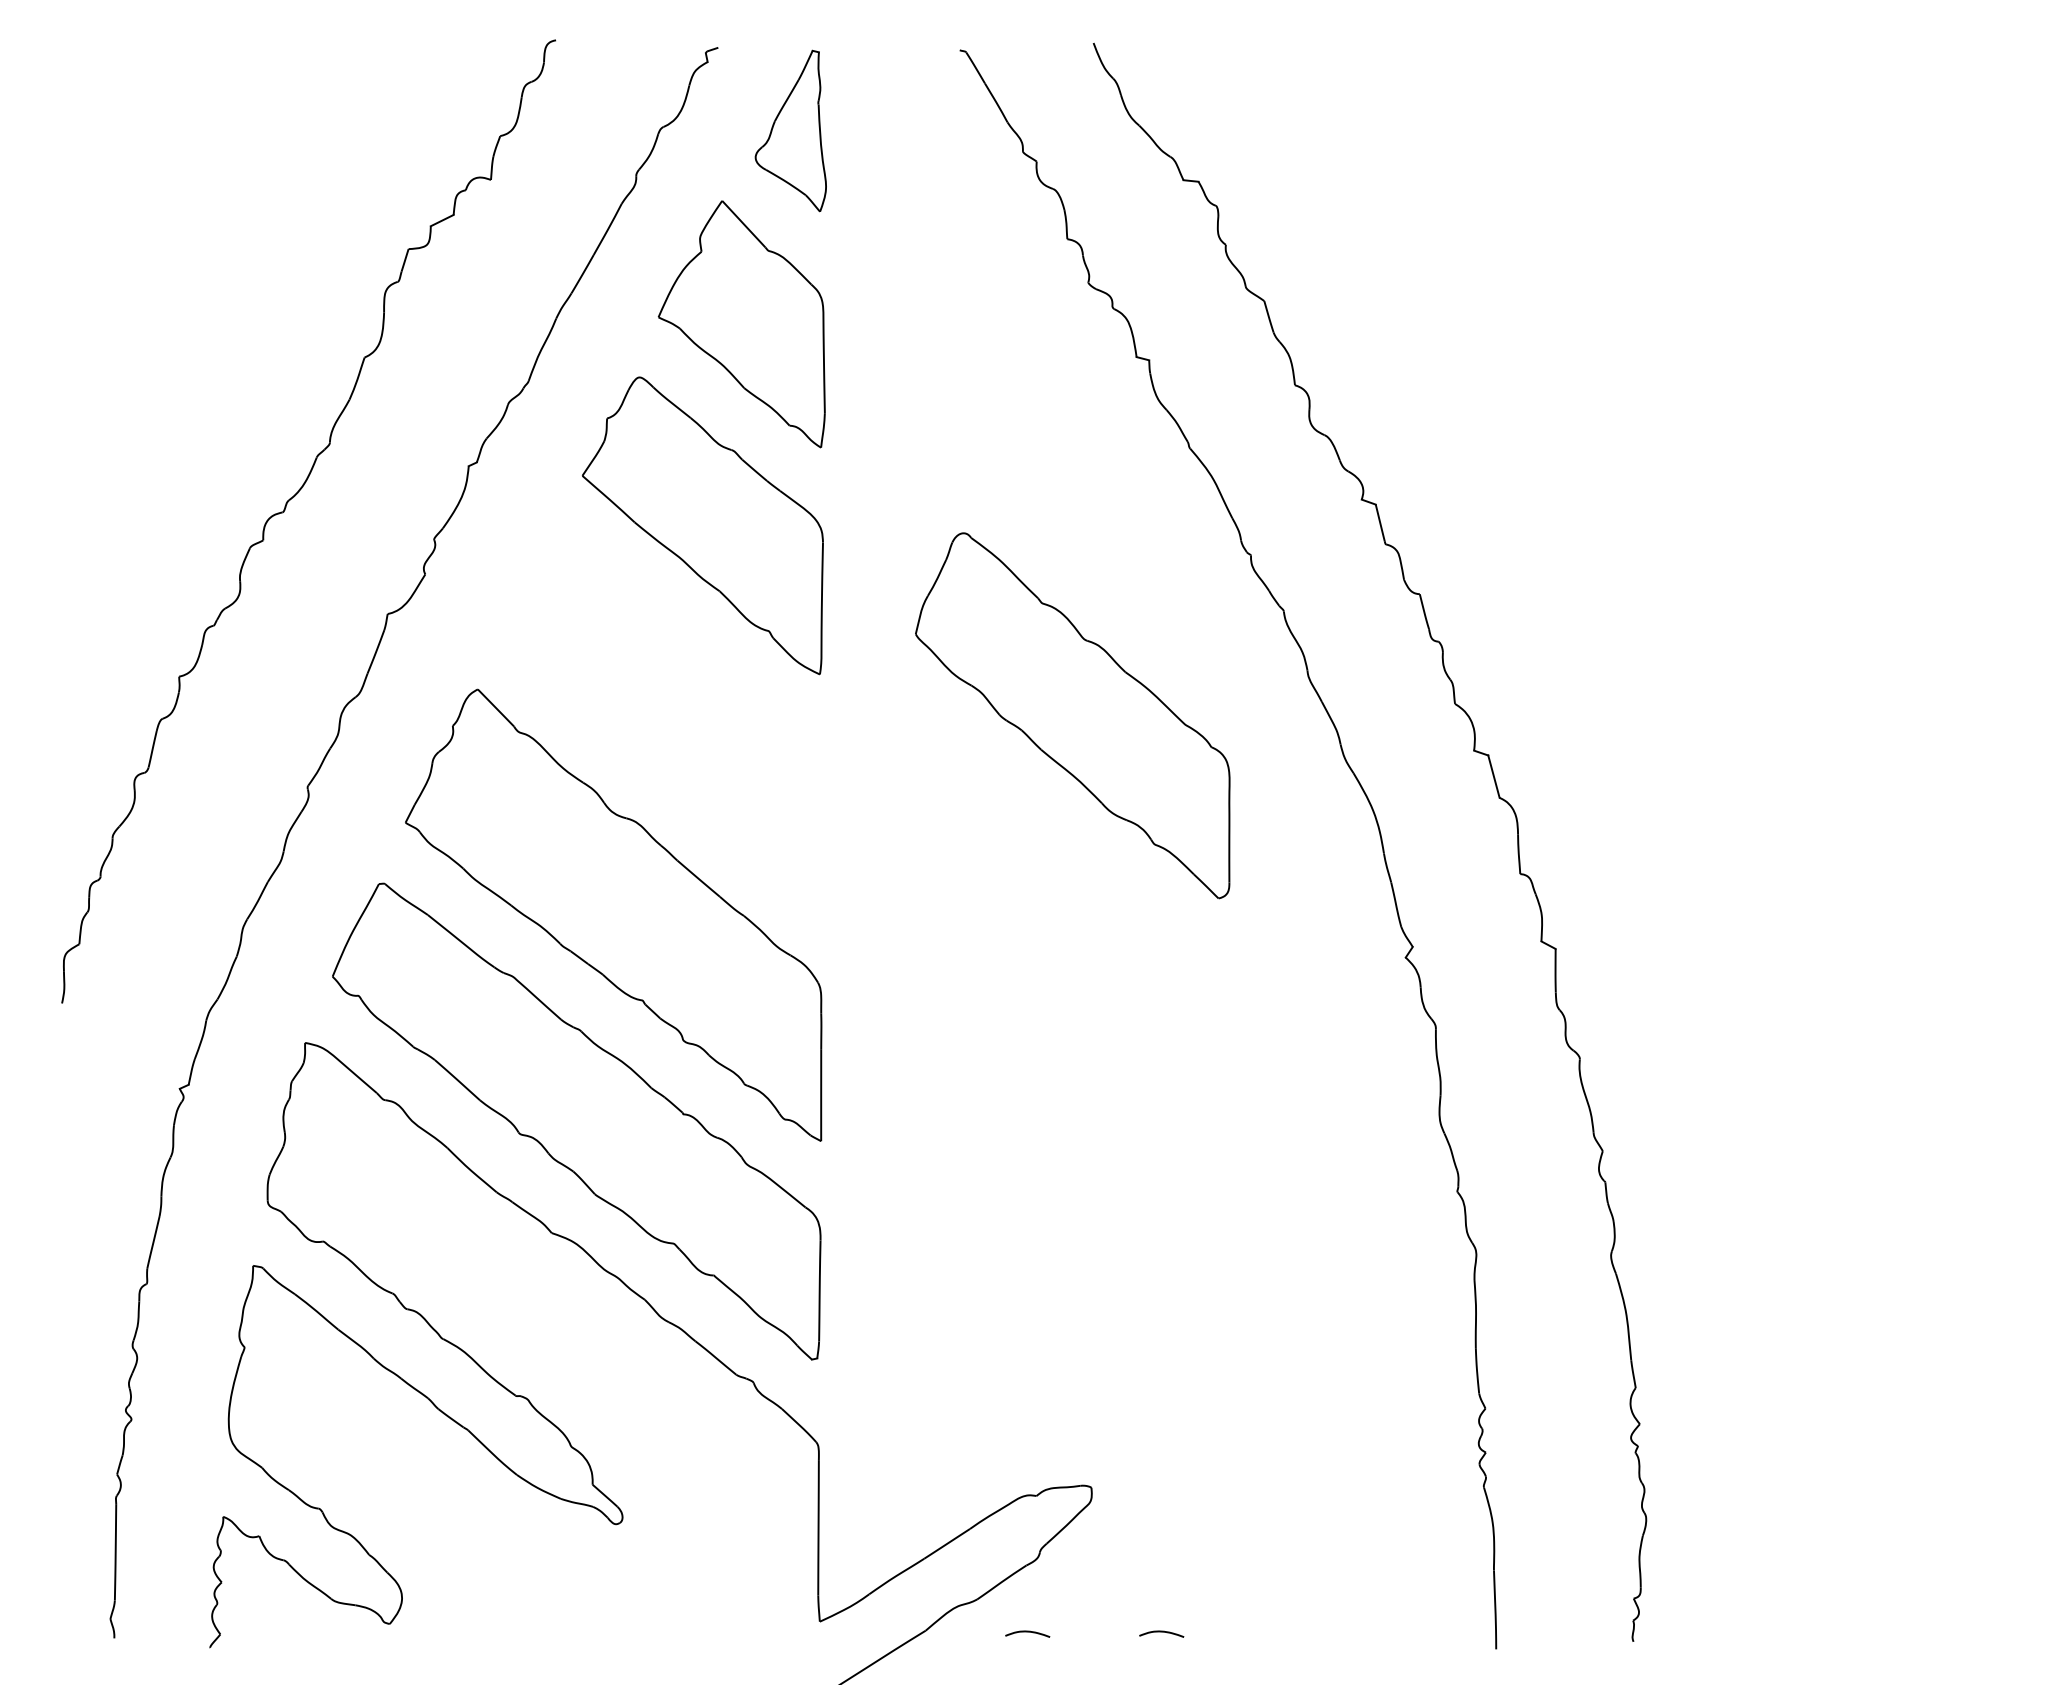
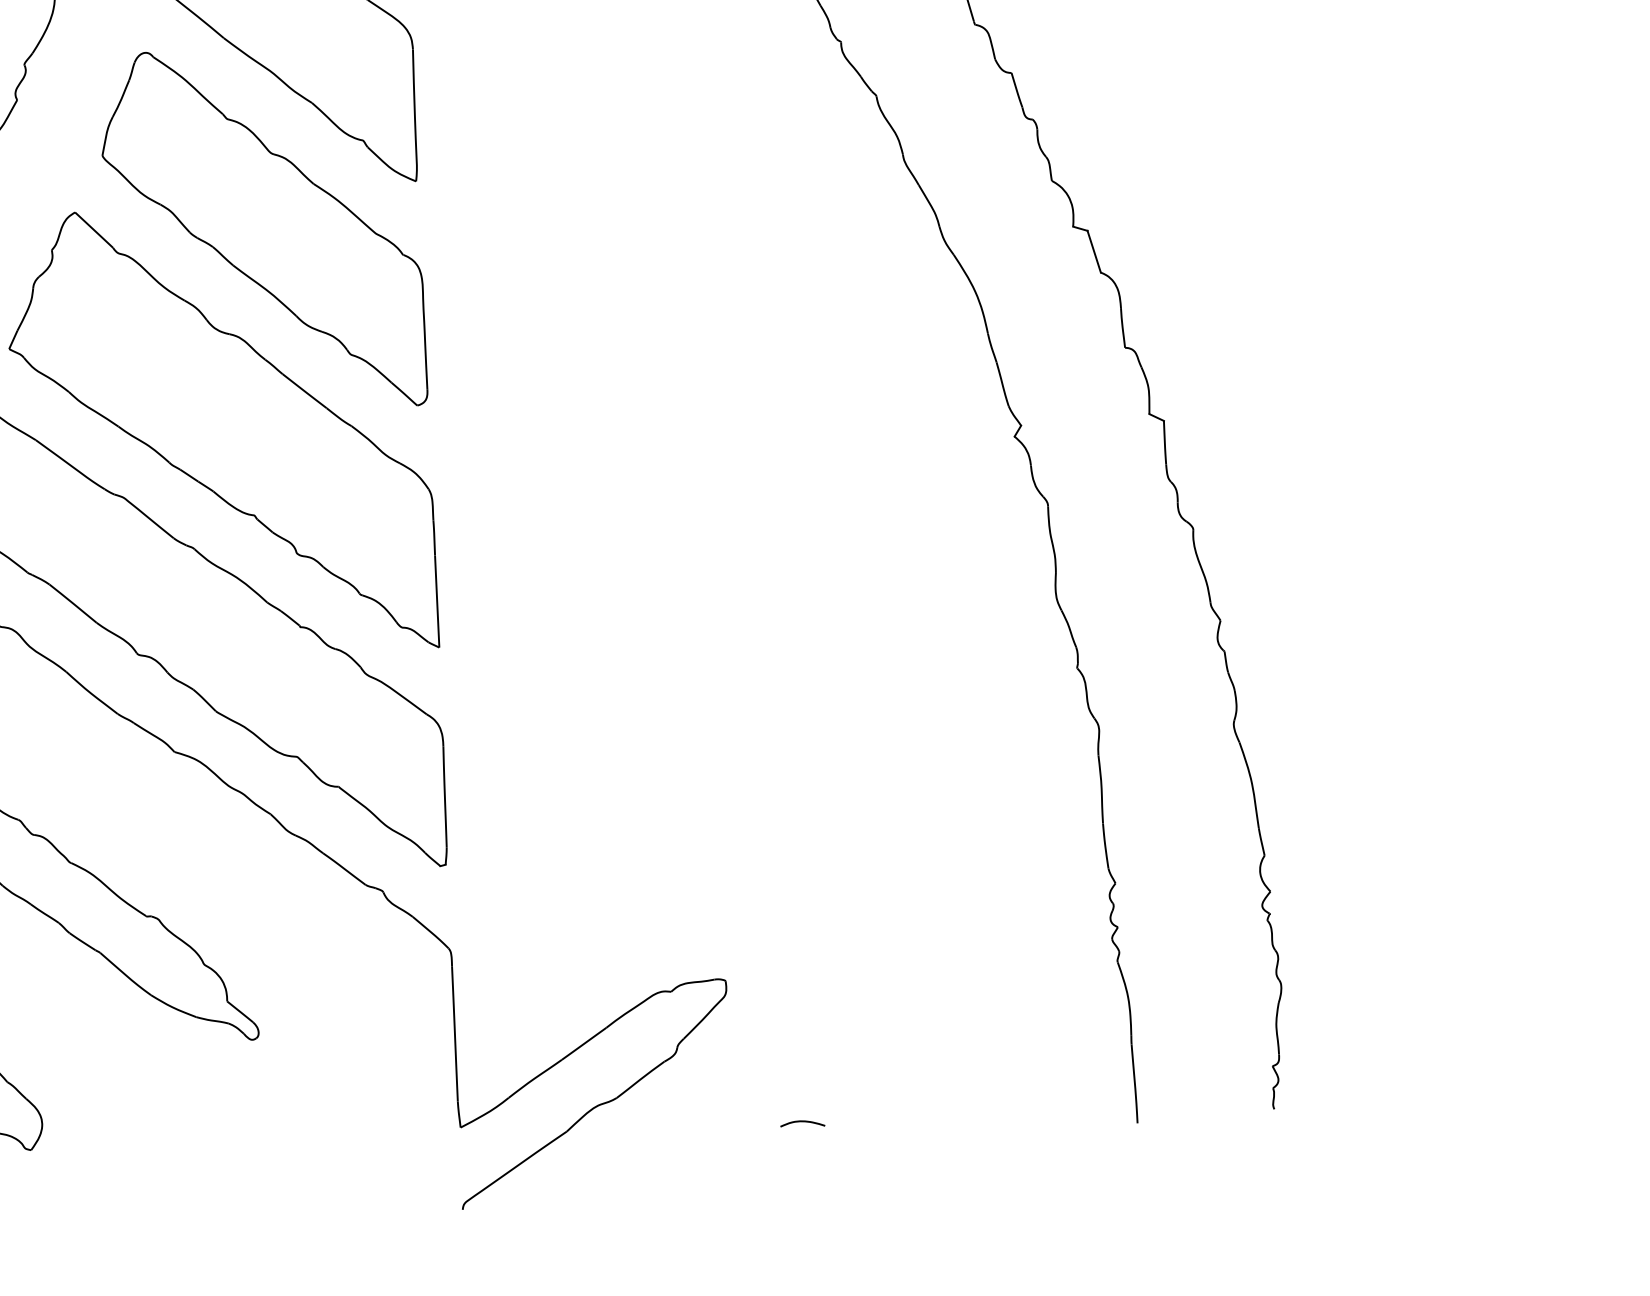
part: (1072, 715) -> (262, 229), moved
curve: (1027, 1632) -> (668, 1128), removed

